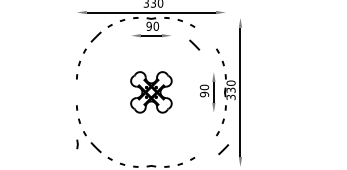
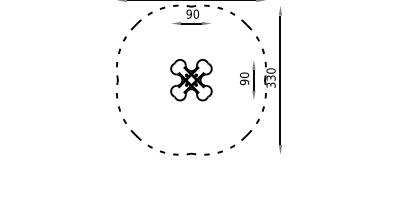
line: (194, 44) -> (246, 24), moved
line: (77, 143) -> (117, 79), moved
line: (223, 149) -> (246, 135), moved

